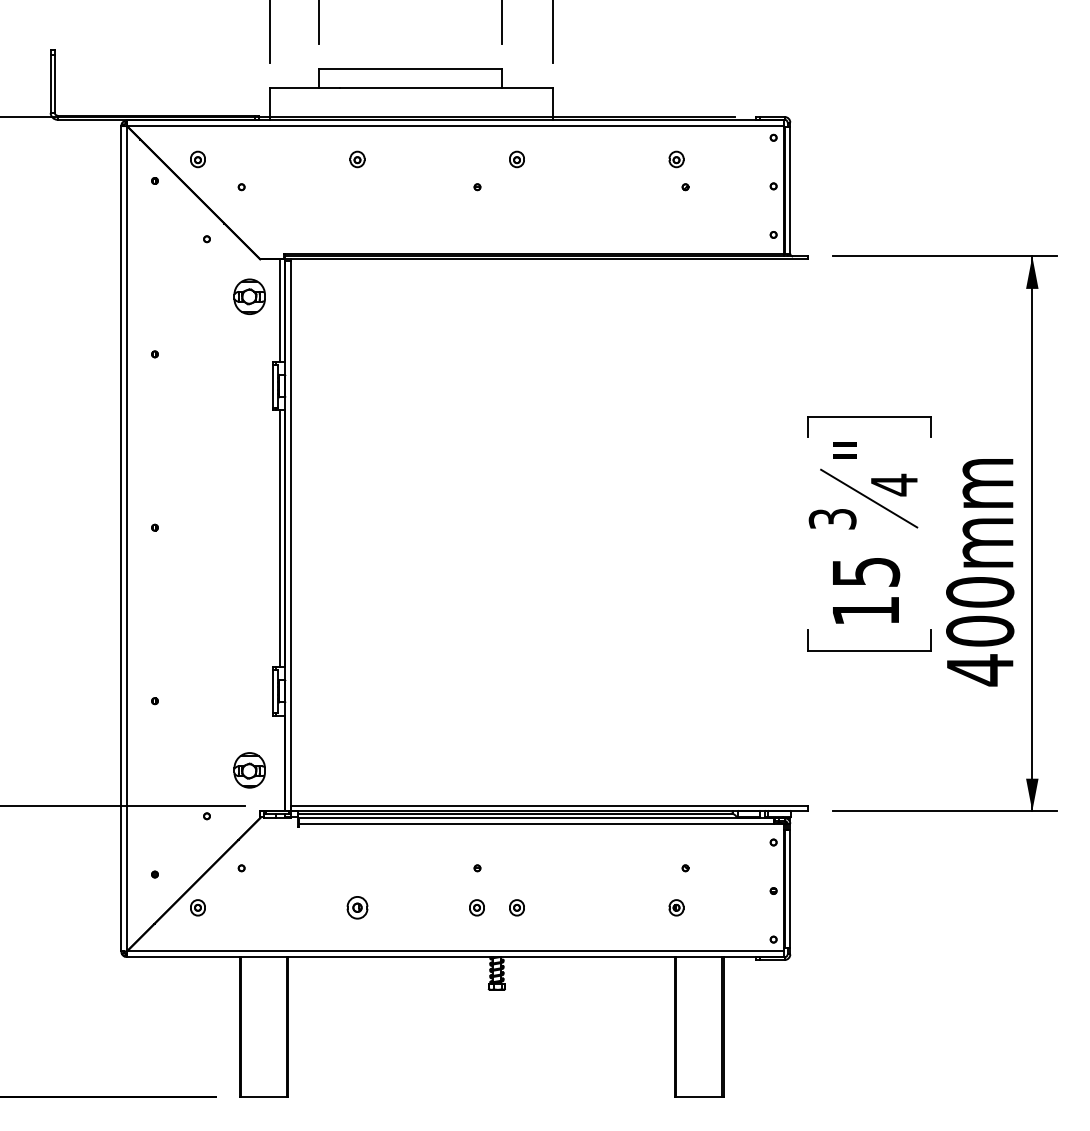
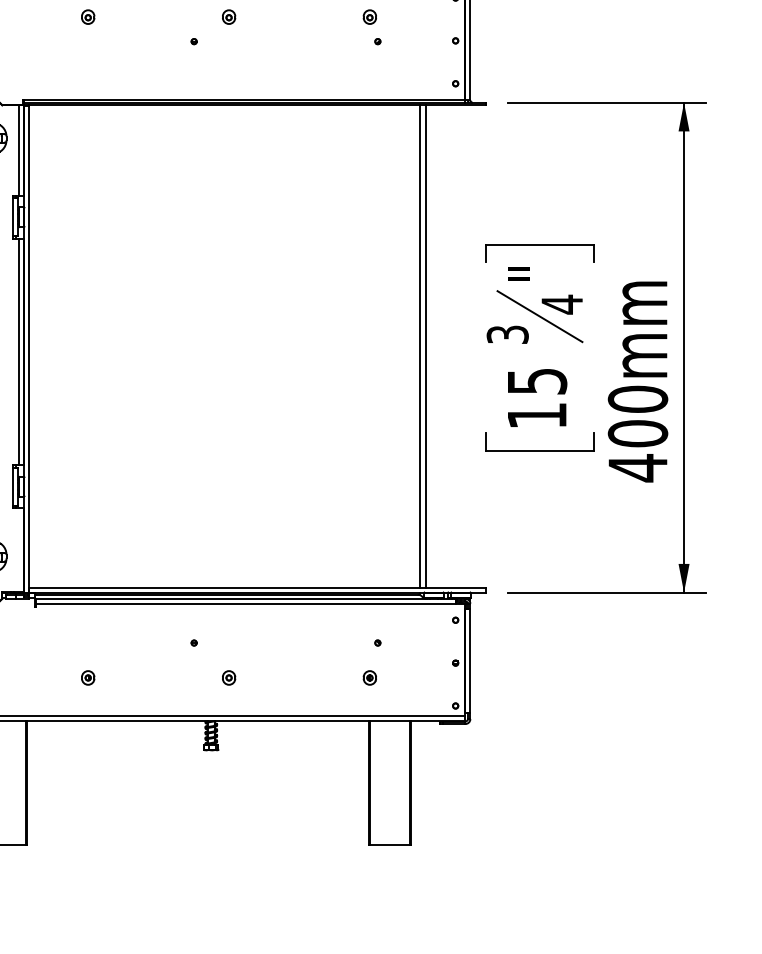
line: (733, 532) -> (420, 346), added
line: (740, 532) -> (426, 346), added
part: (357, 907) -> (88, 677), size x0.71
part: (476, 907) -> (193, 677), removed

